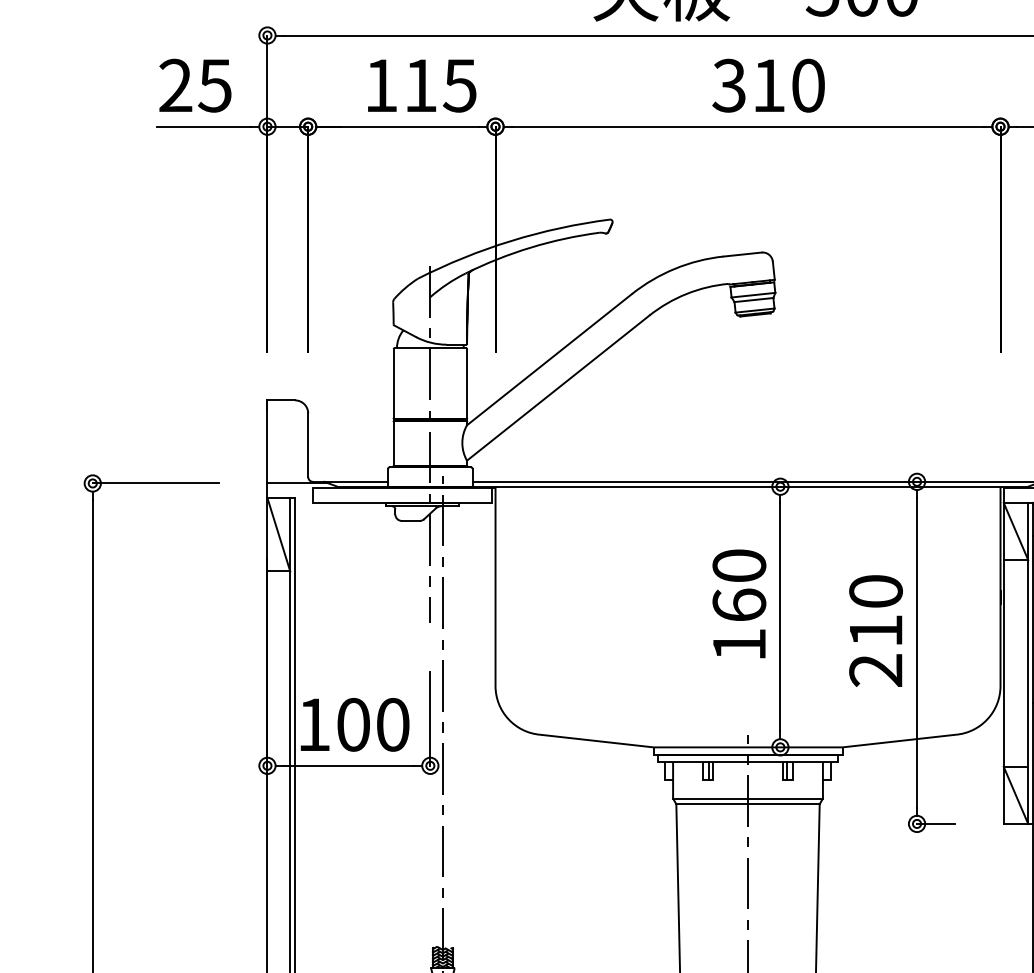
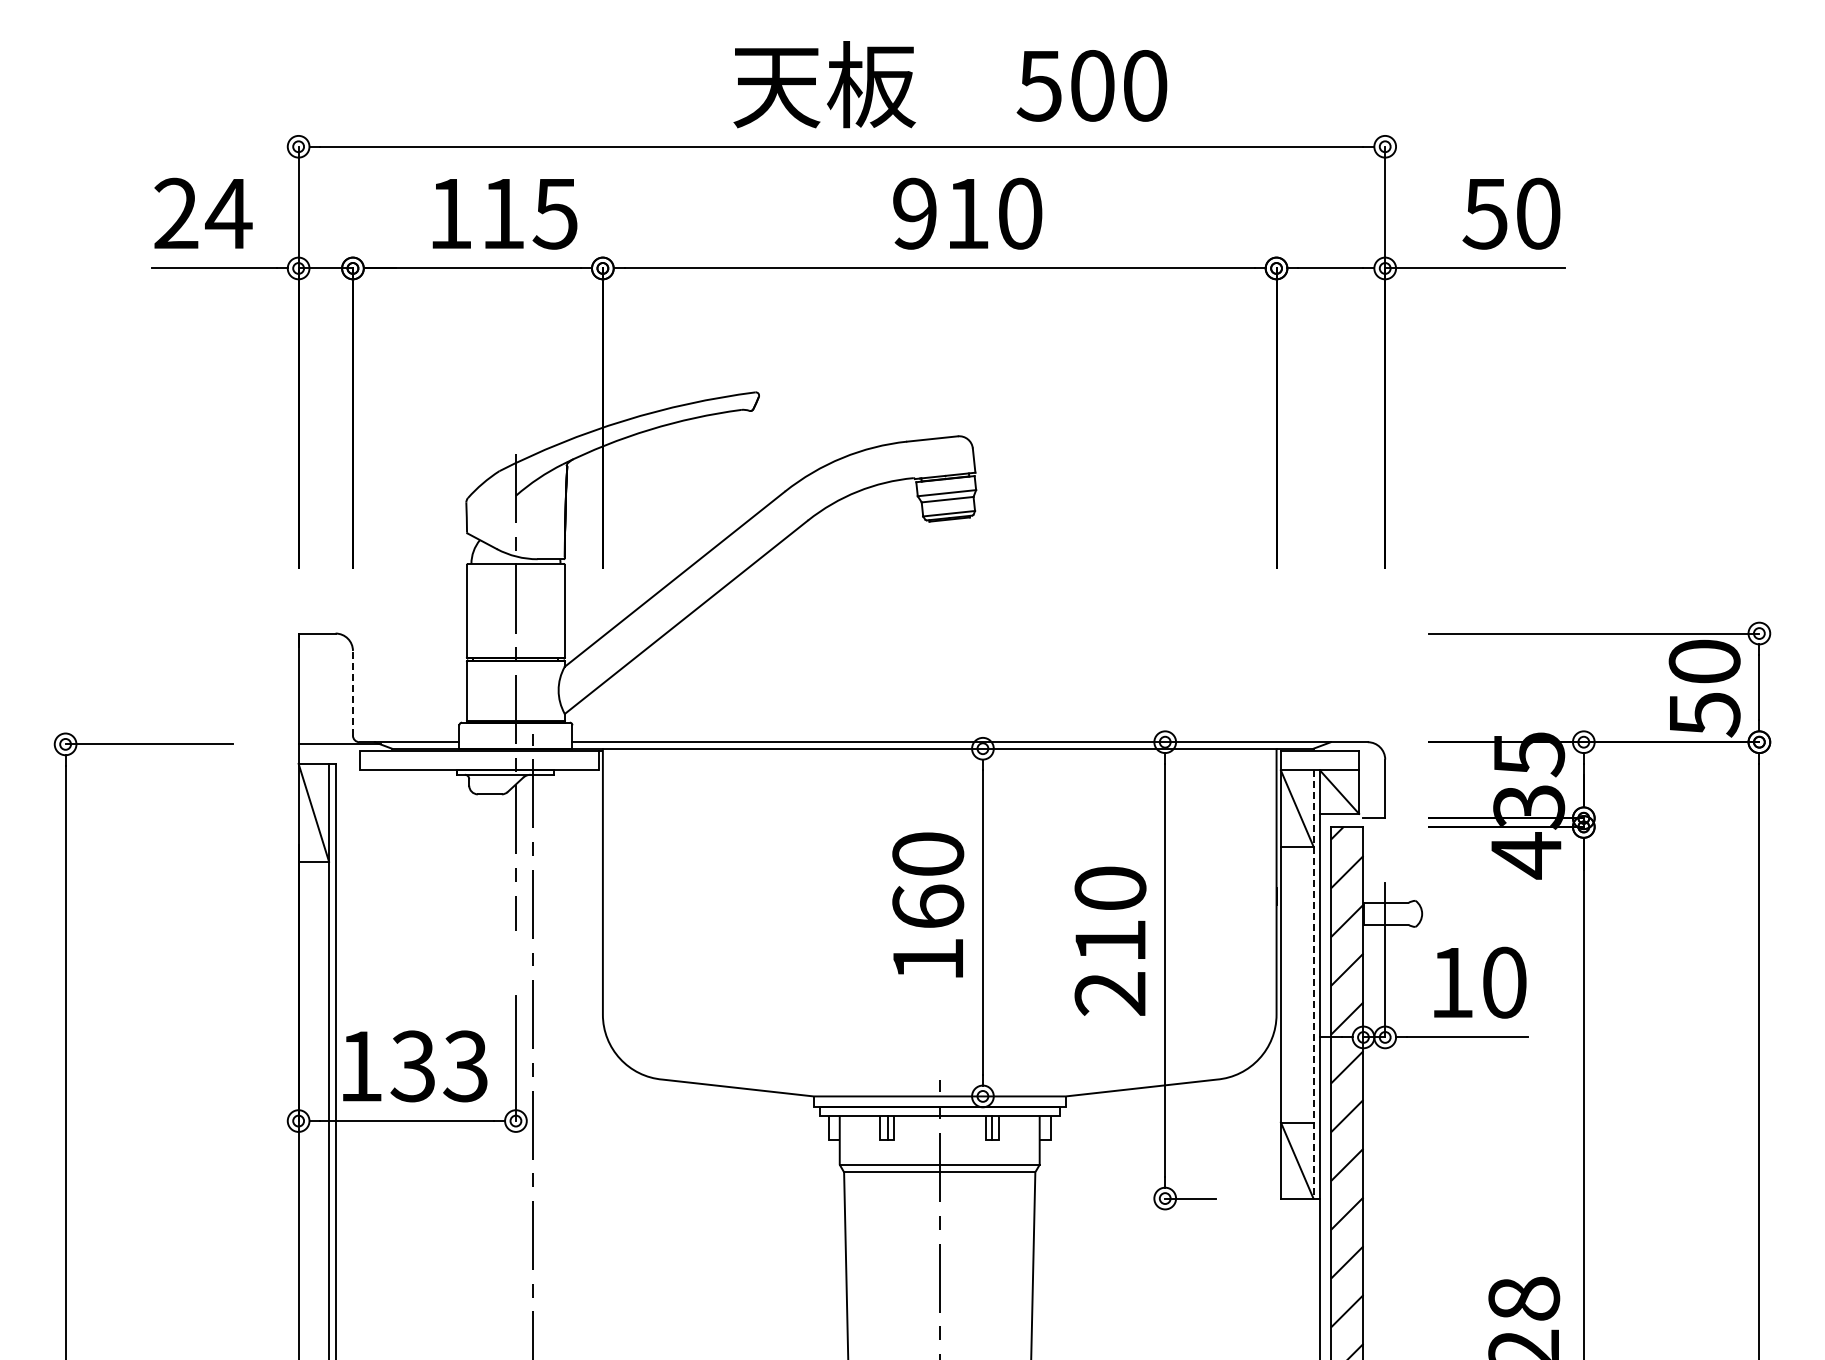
text: (729, 85) -> (914, 213), 310 -> 910
text: (214, 86) -> (228, 214), 25 -> 24
line: (307, 444) -> (352, 692), solid -> dashed
line: (1028, 664) -> (1313, 985), solid -> dashed
text: (373, 724) -> (439, 1066), 100 -> 133

